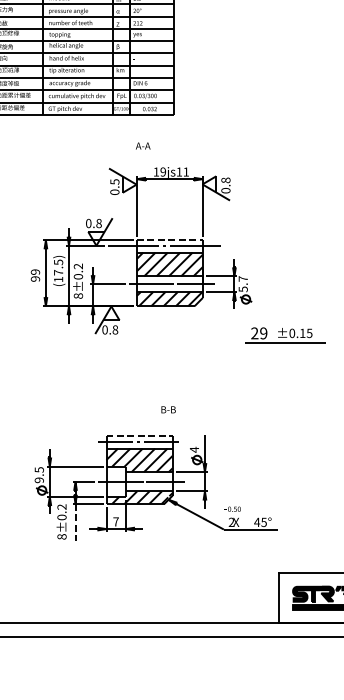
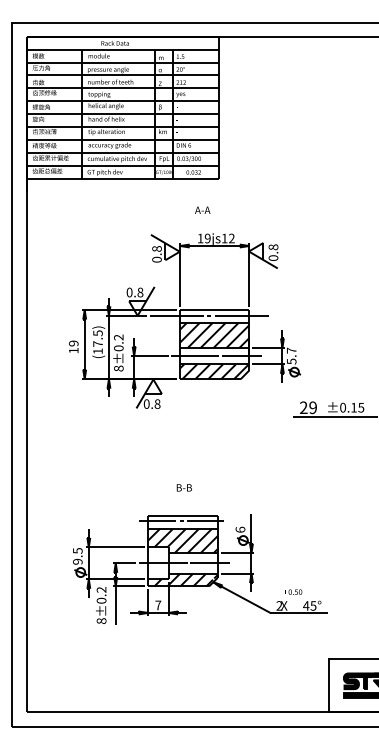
text: (142, 145) -> (202, 209), moved
text: (185, 172) -> (231, 238), js11 -> js12
text: (114, 181) -> (156, 248), 0.5 -> 0.8
line: (169, 240) -> (214, 310), dashed -> solid
text: (35, 278) -> (73, 350), 99 -> 19
text: (167, 409) -> (183, 487), moved
line: (139, 436) -> (182, 515), dashed -> solid
text: (194, 450) -> (240, 530), 4 -> 6
text: (232, 508) -> (293, 591), moved
line: (75, 522) -> (115, 606), dashed -> solid

